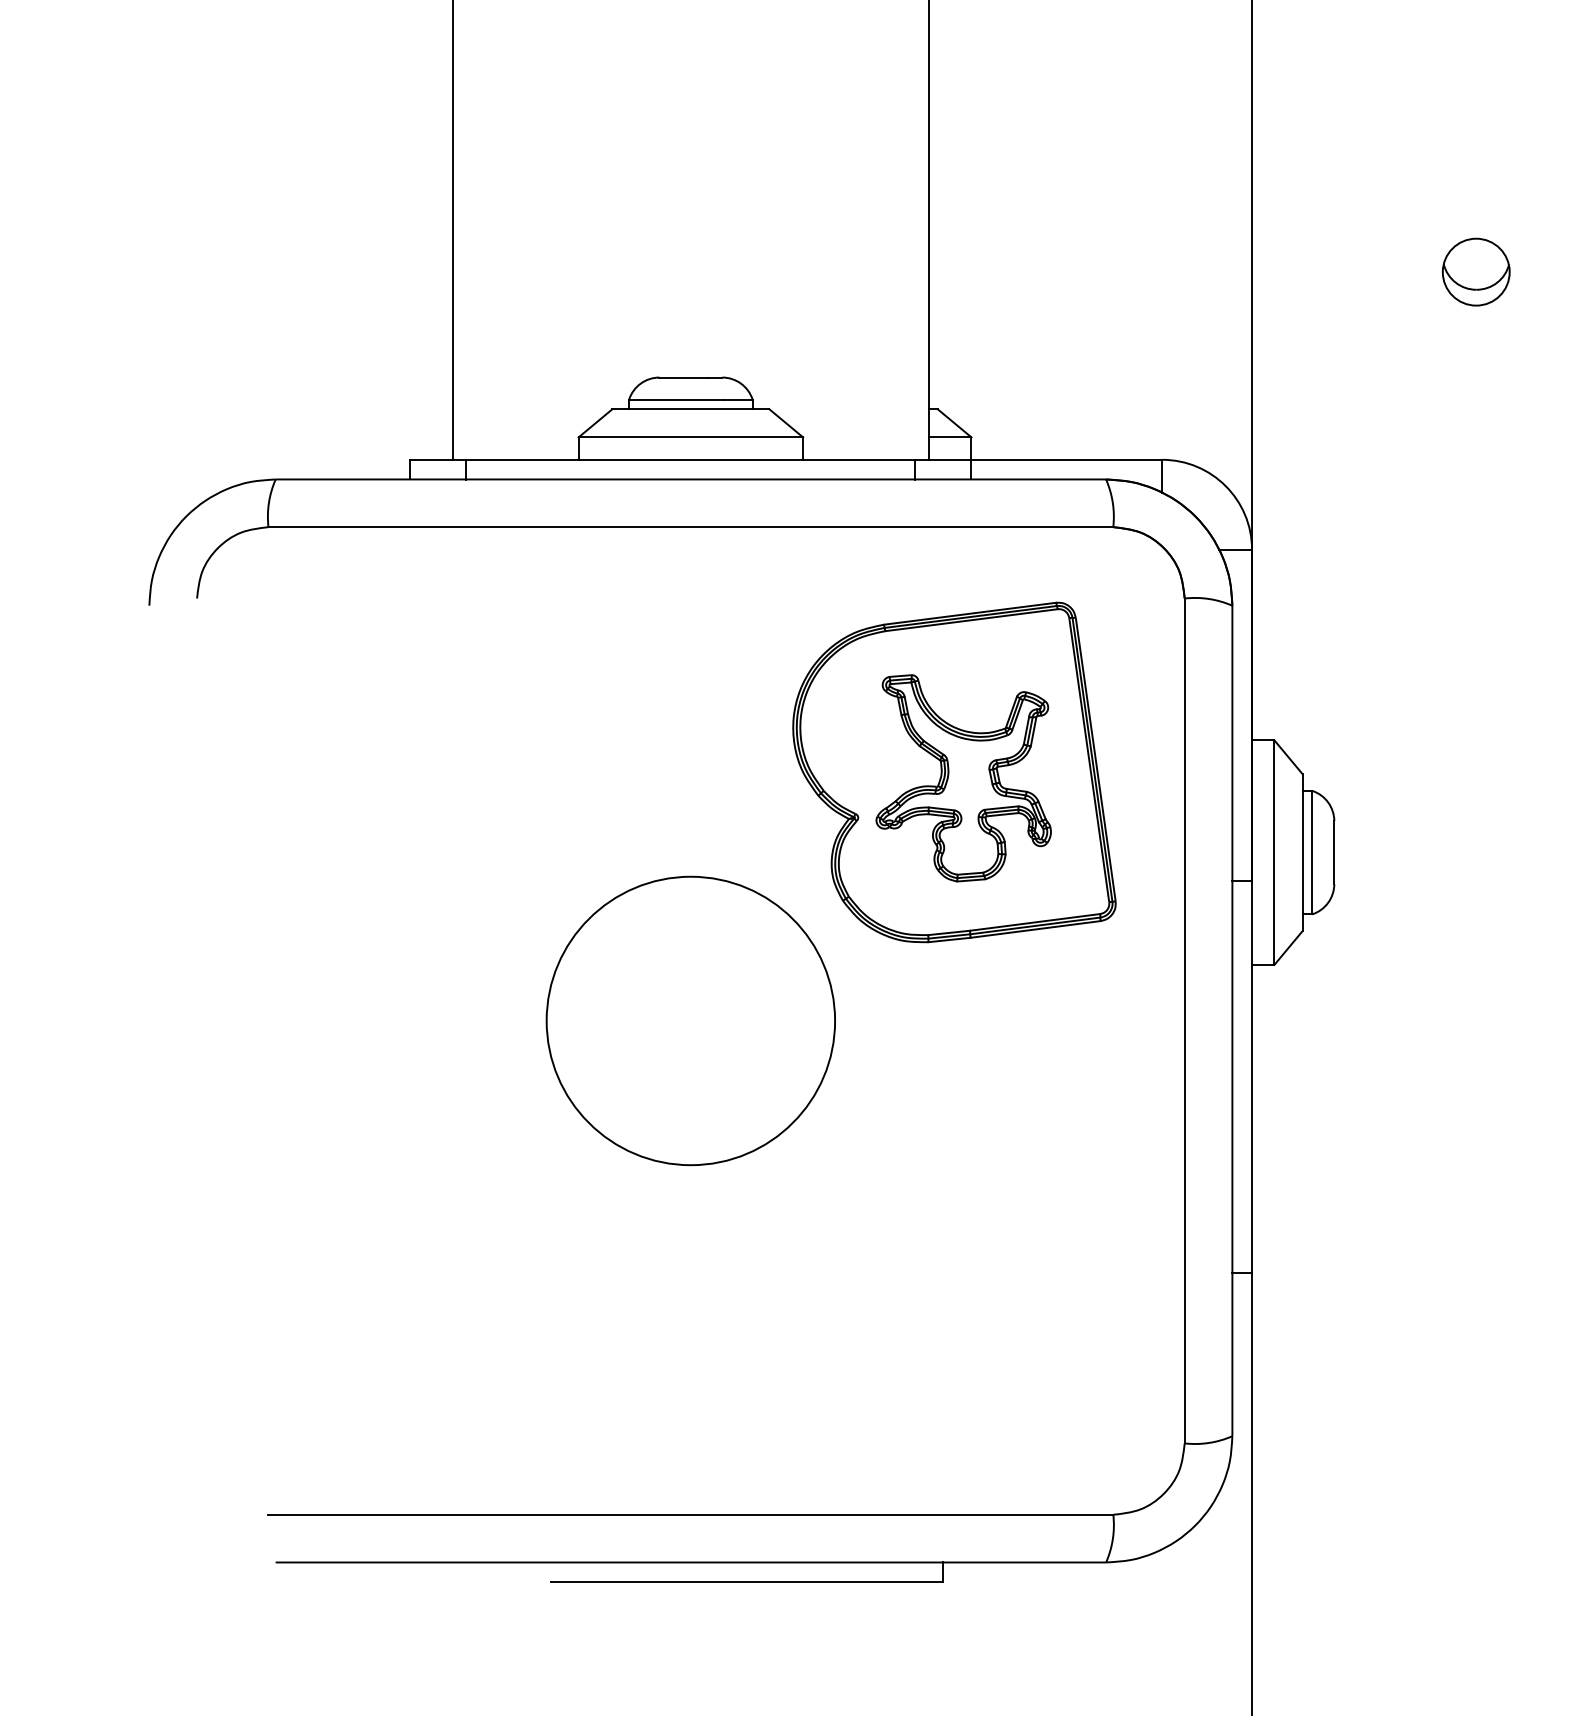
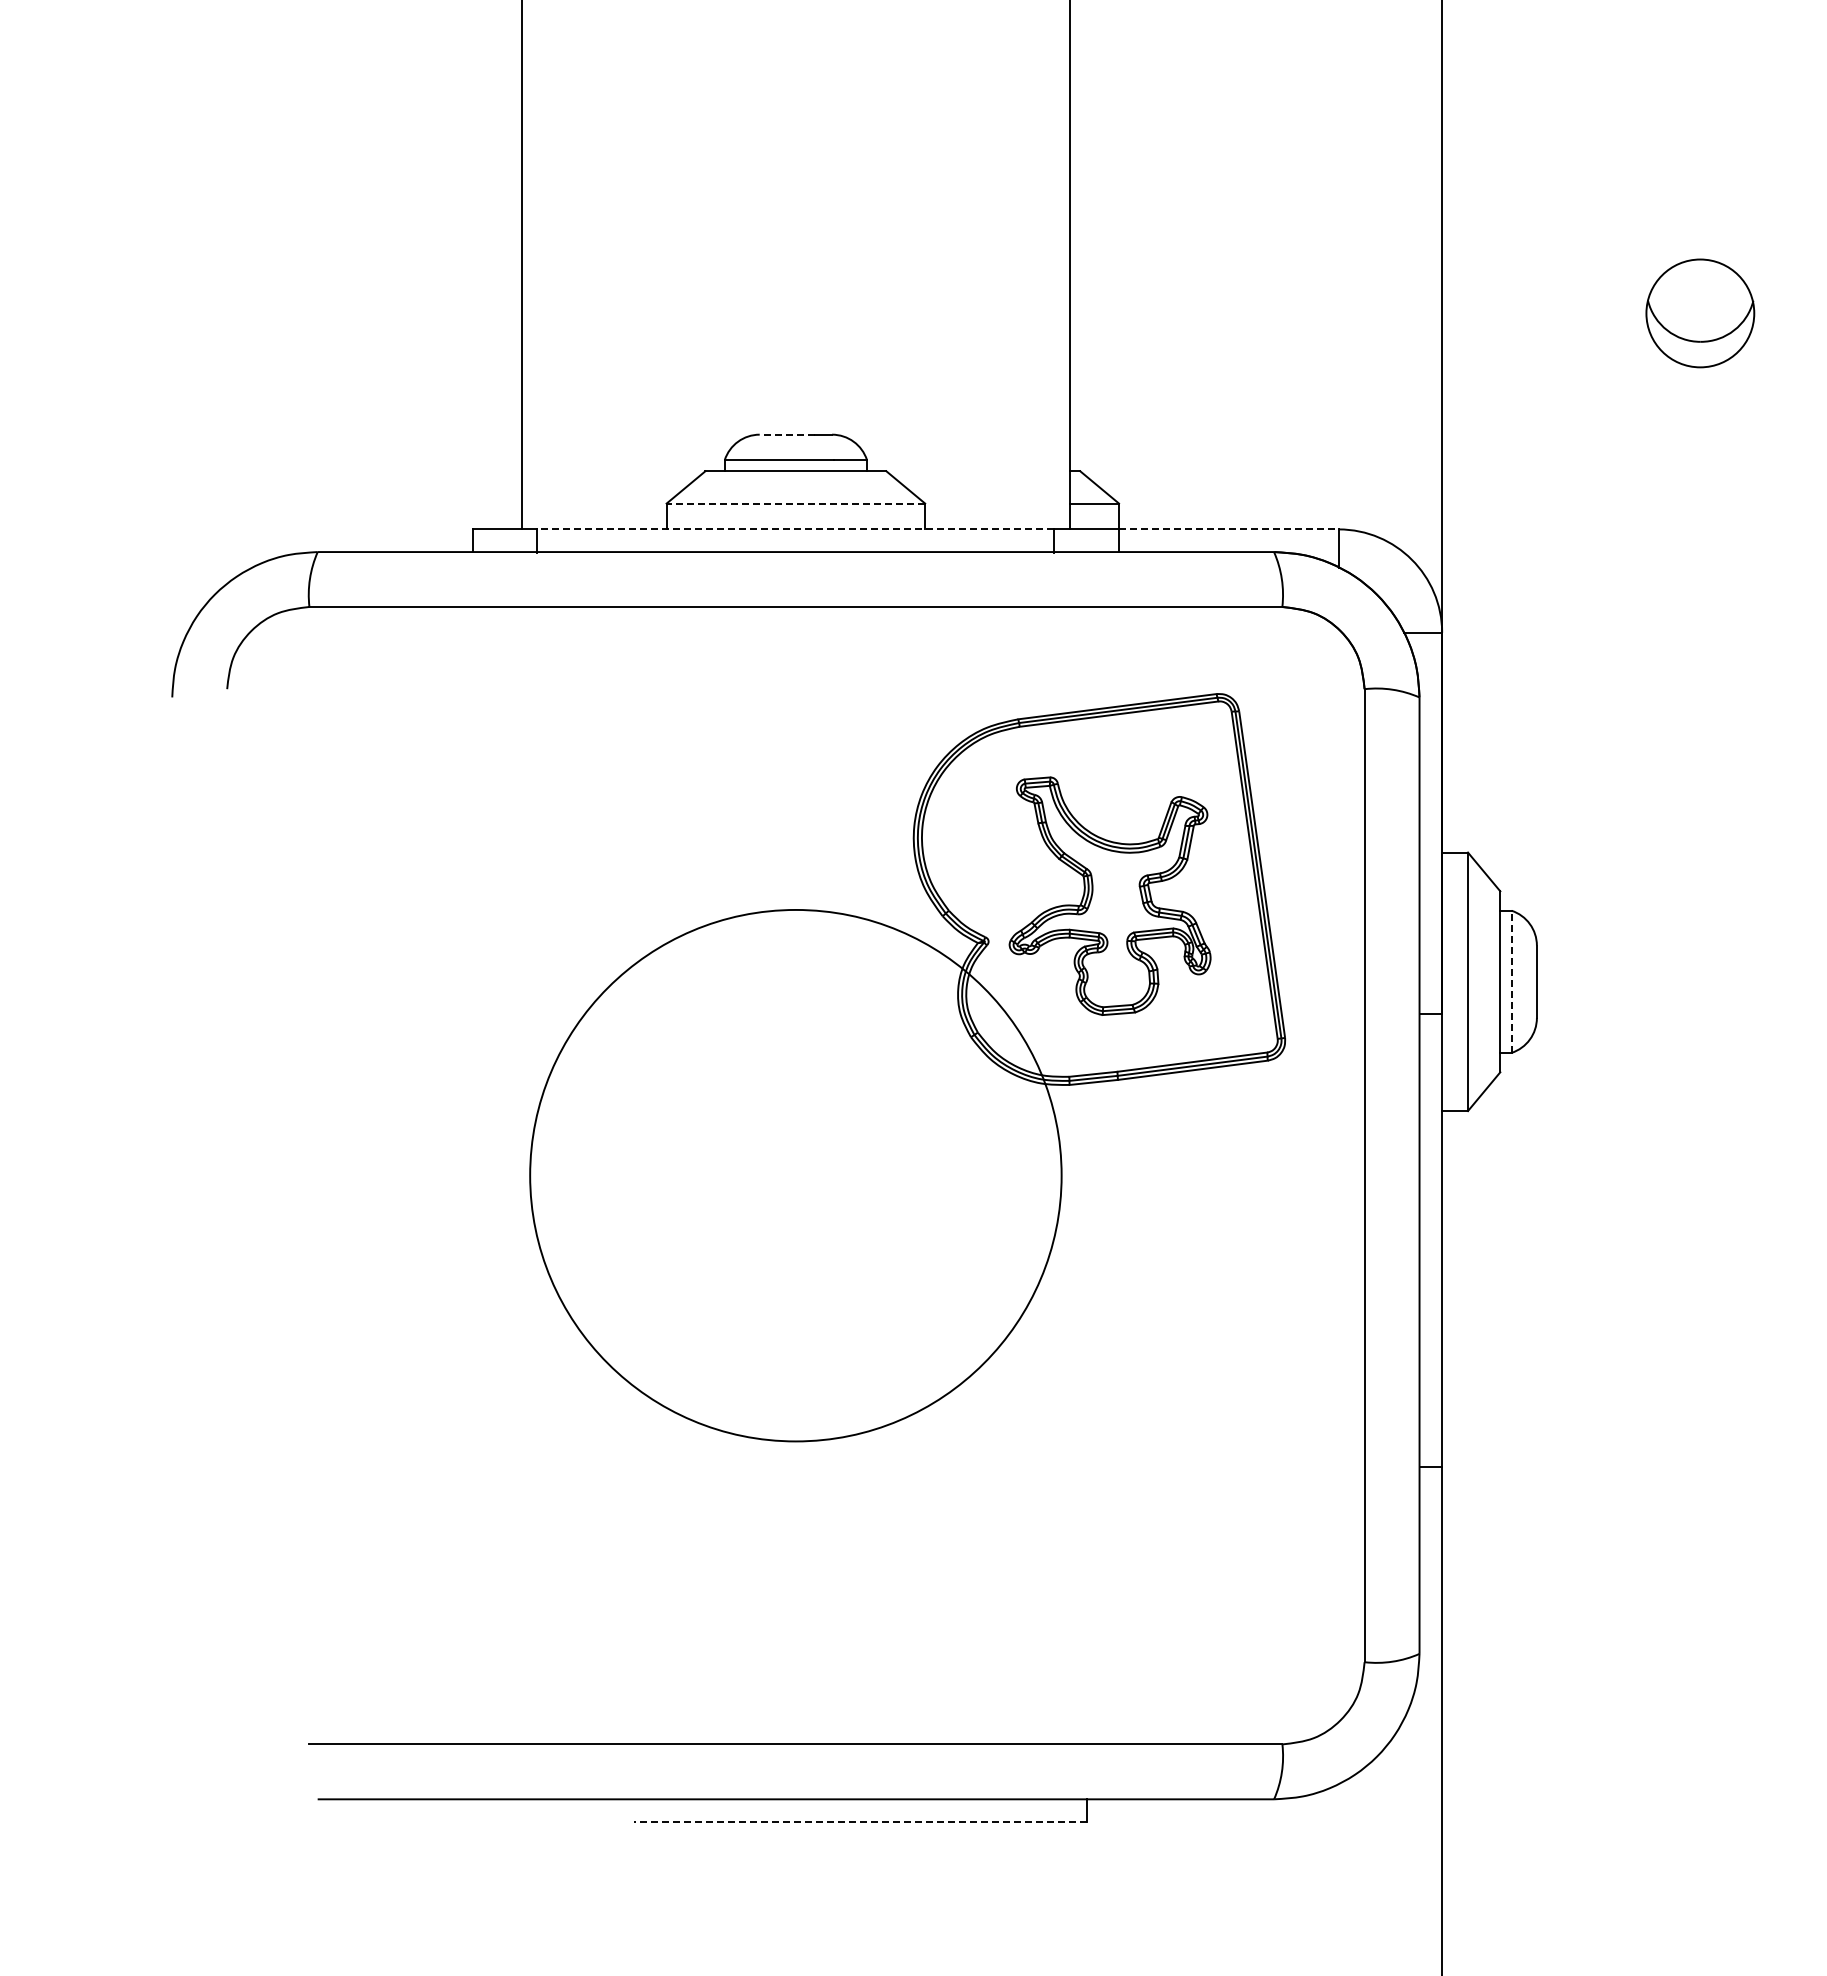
part: (1476, 271) -> (1700, 312), size x1.4
line: (683, 377) -> (787, 434), solid -> dashed
line: (690, 437) -> (795, 503), solid -> dashed
line: (690, 459) -> (795, 529), solid -> dashed
line: (1066, 459) -> (1228, 529), solid -> dashed
line: (1312, 852) -> (1511, 981), solid -> dashed
circle: (690, 1020) -> (795, 1175), size x1.6
line: (746, 1581) -> (860, 1821), solid -> dashed

